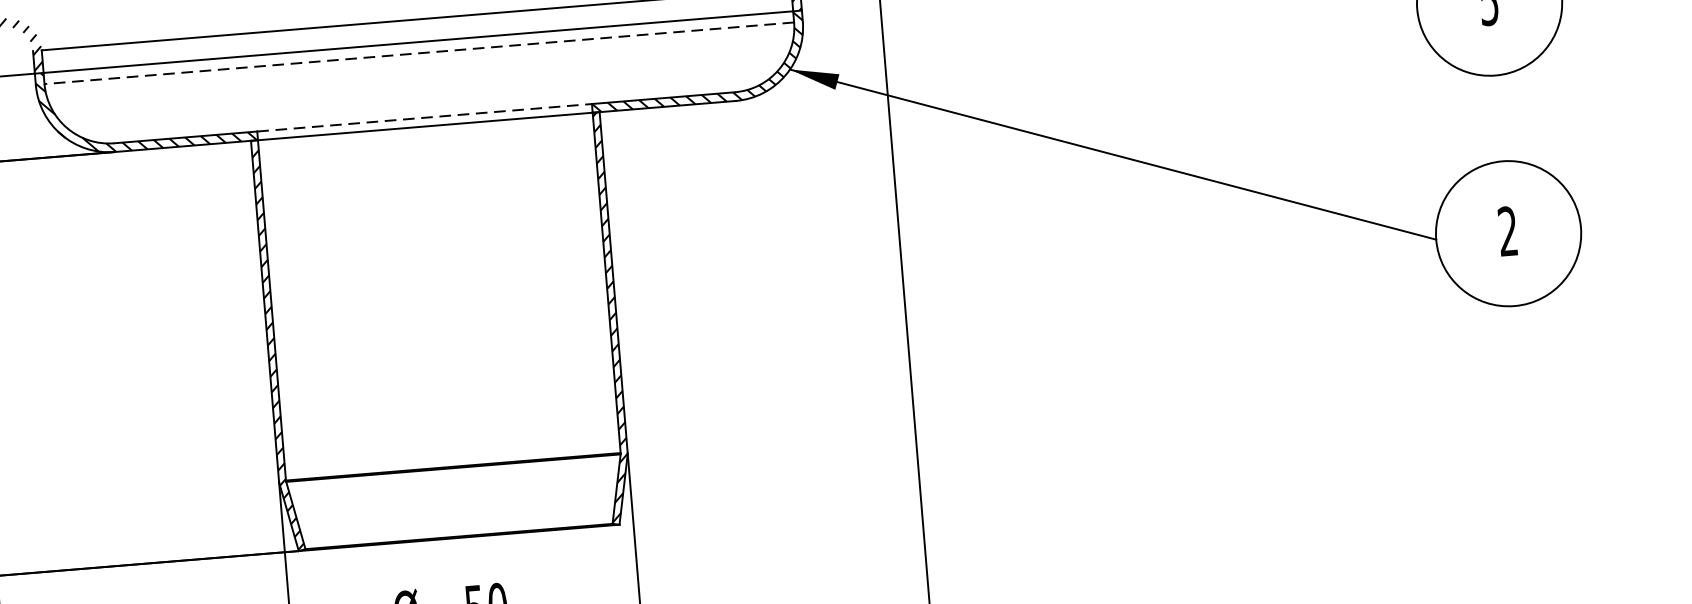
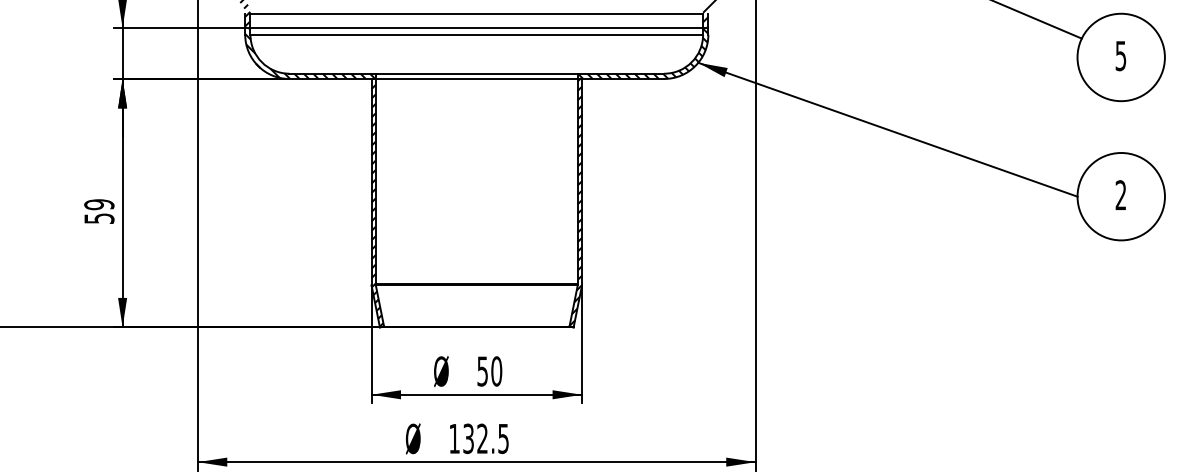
line: (418, 52) -> (476, 34), dashed -> solid
line: (425, 117) -> (477, 73), dashed -> solid

